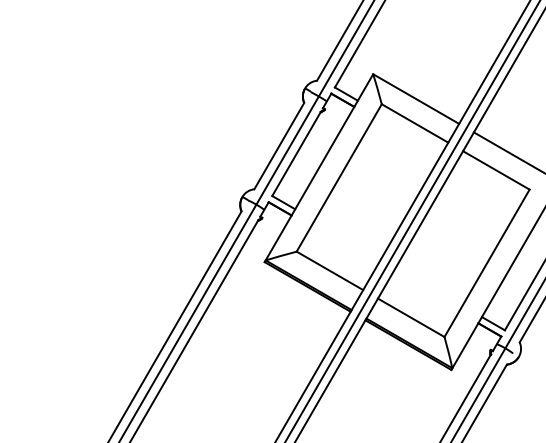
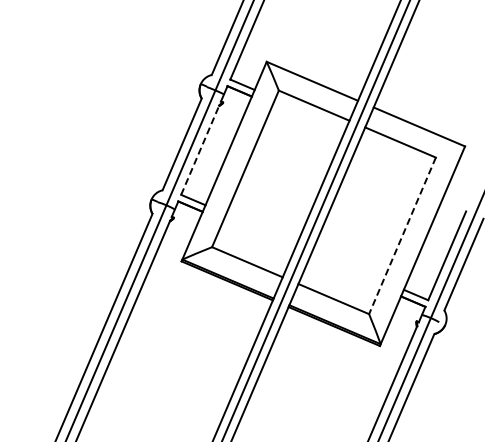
line: (296, 153) -> (200, 149), solid -> dashed
line: (486, 263) -> (401, 236), solid -> dashed

